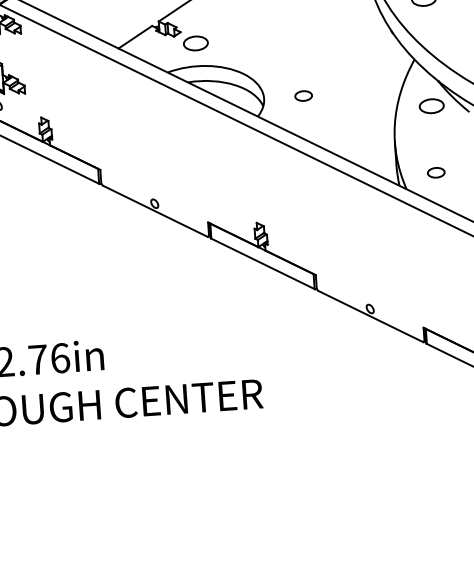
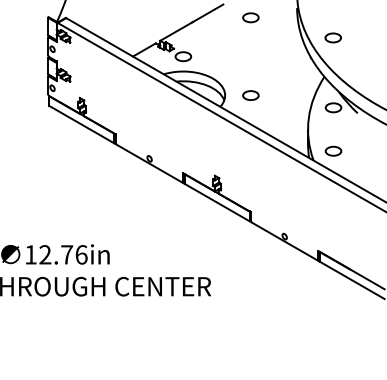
circle: (302, 95) -> (250, 95), size x1.43
circle: (436, 171) -> (333, 150), size x1.43

